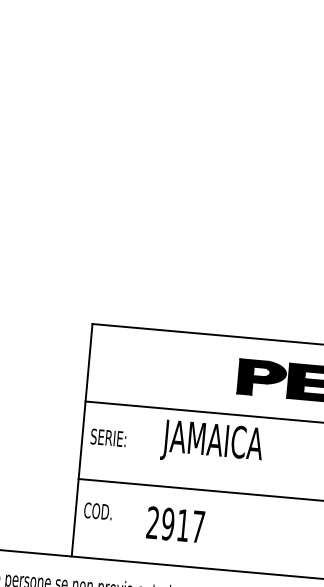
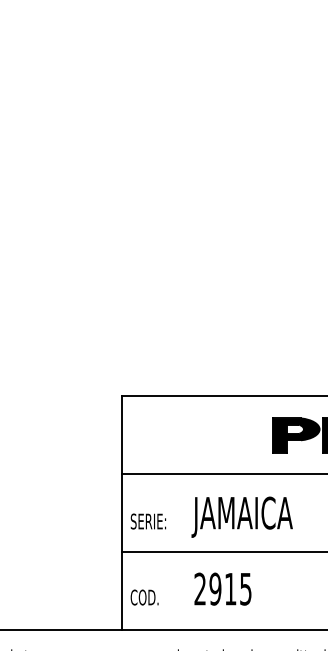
text: (108, 437) -> (148, 521), moved
text: (211, 443) -> (241, 516), moved
text: (98, 511) -> (144, 597), moved
text: (198, 527) -> (245, 589), 2917 -> 2915

